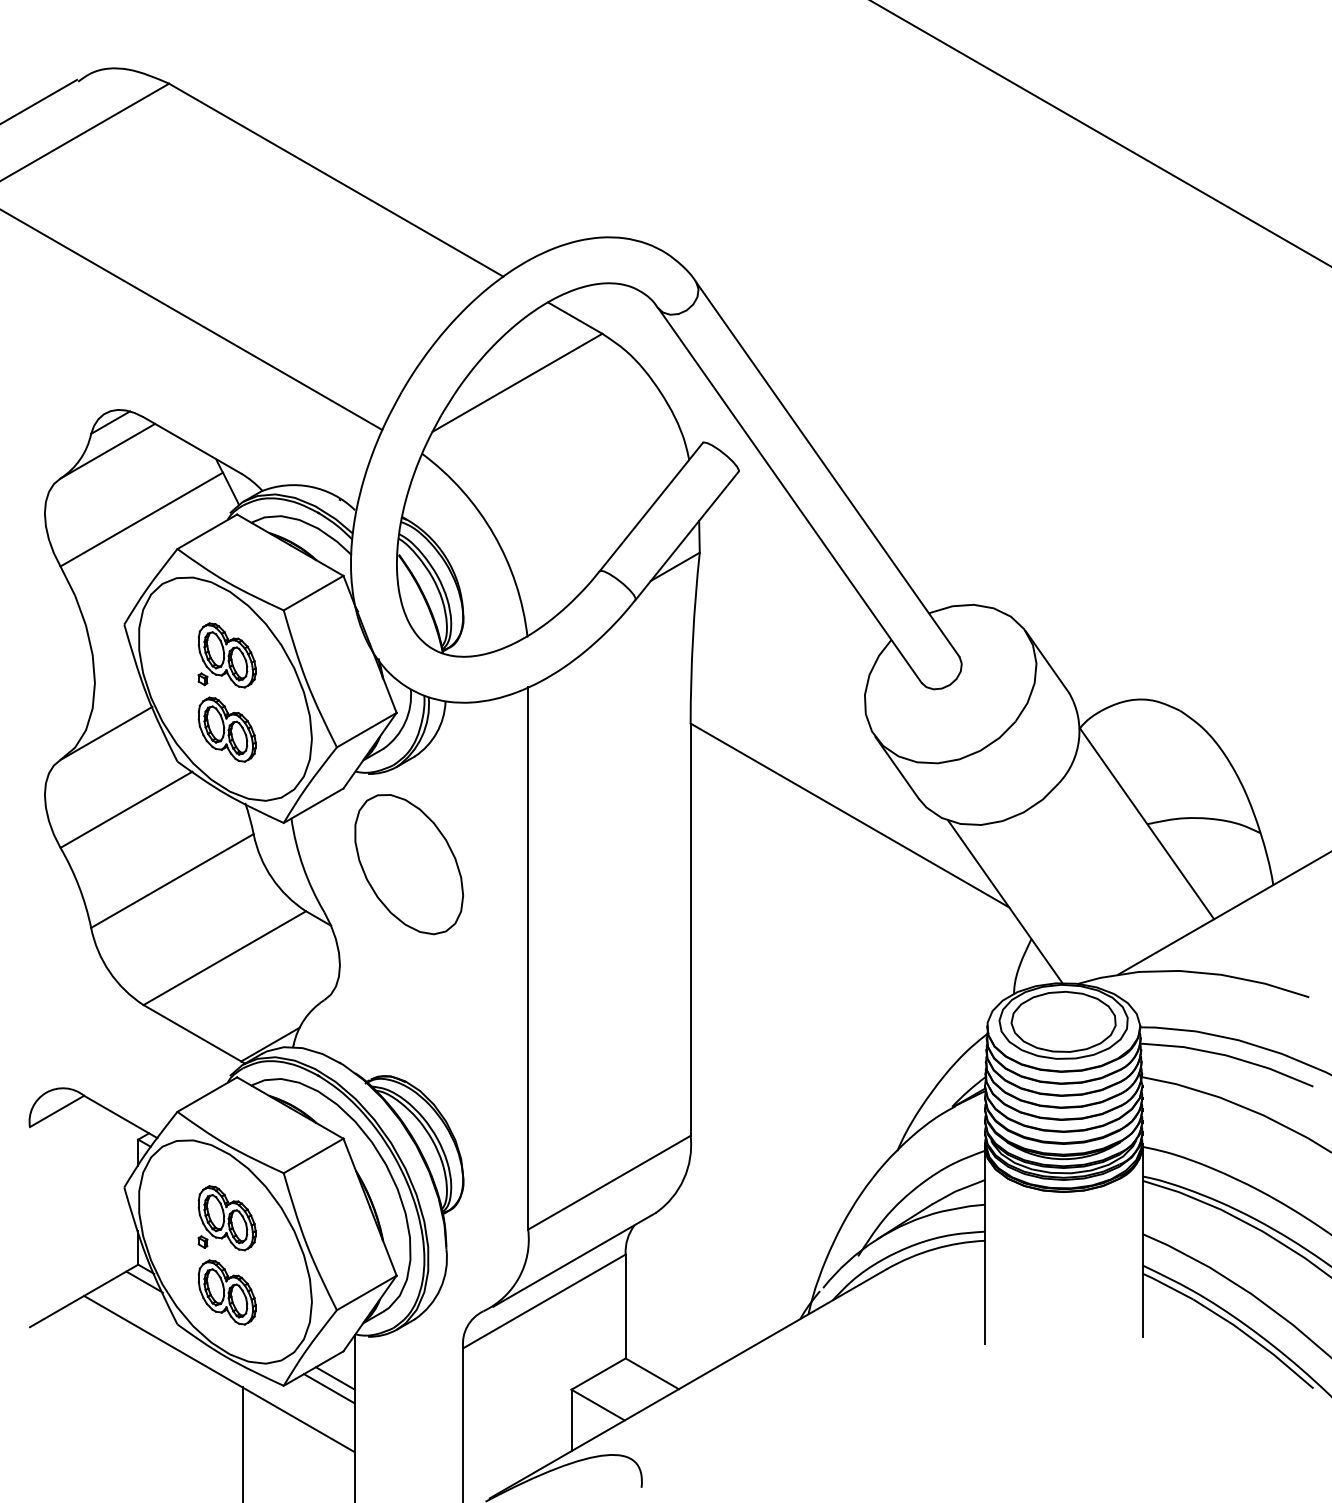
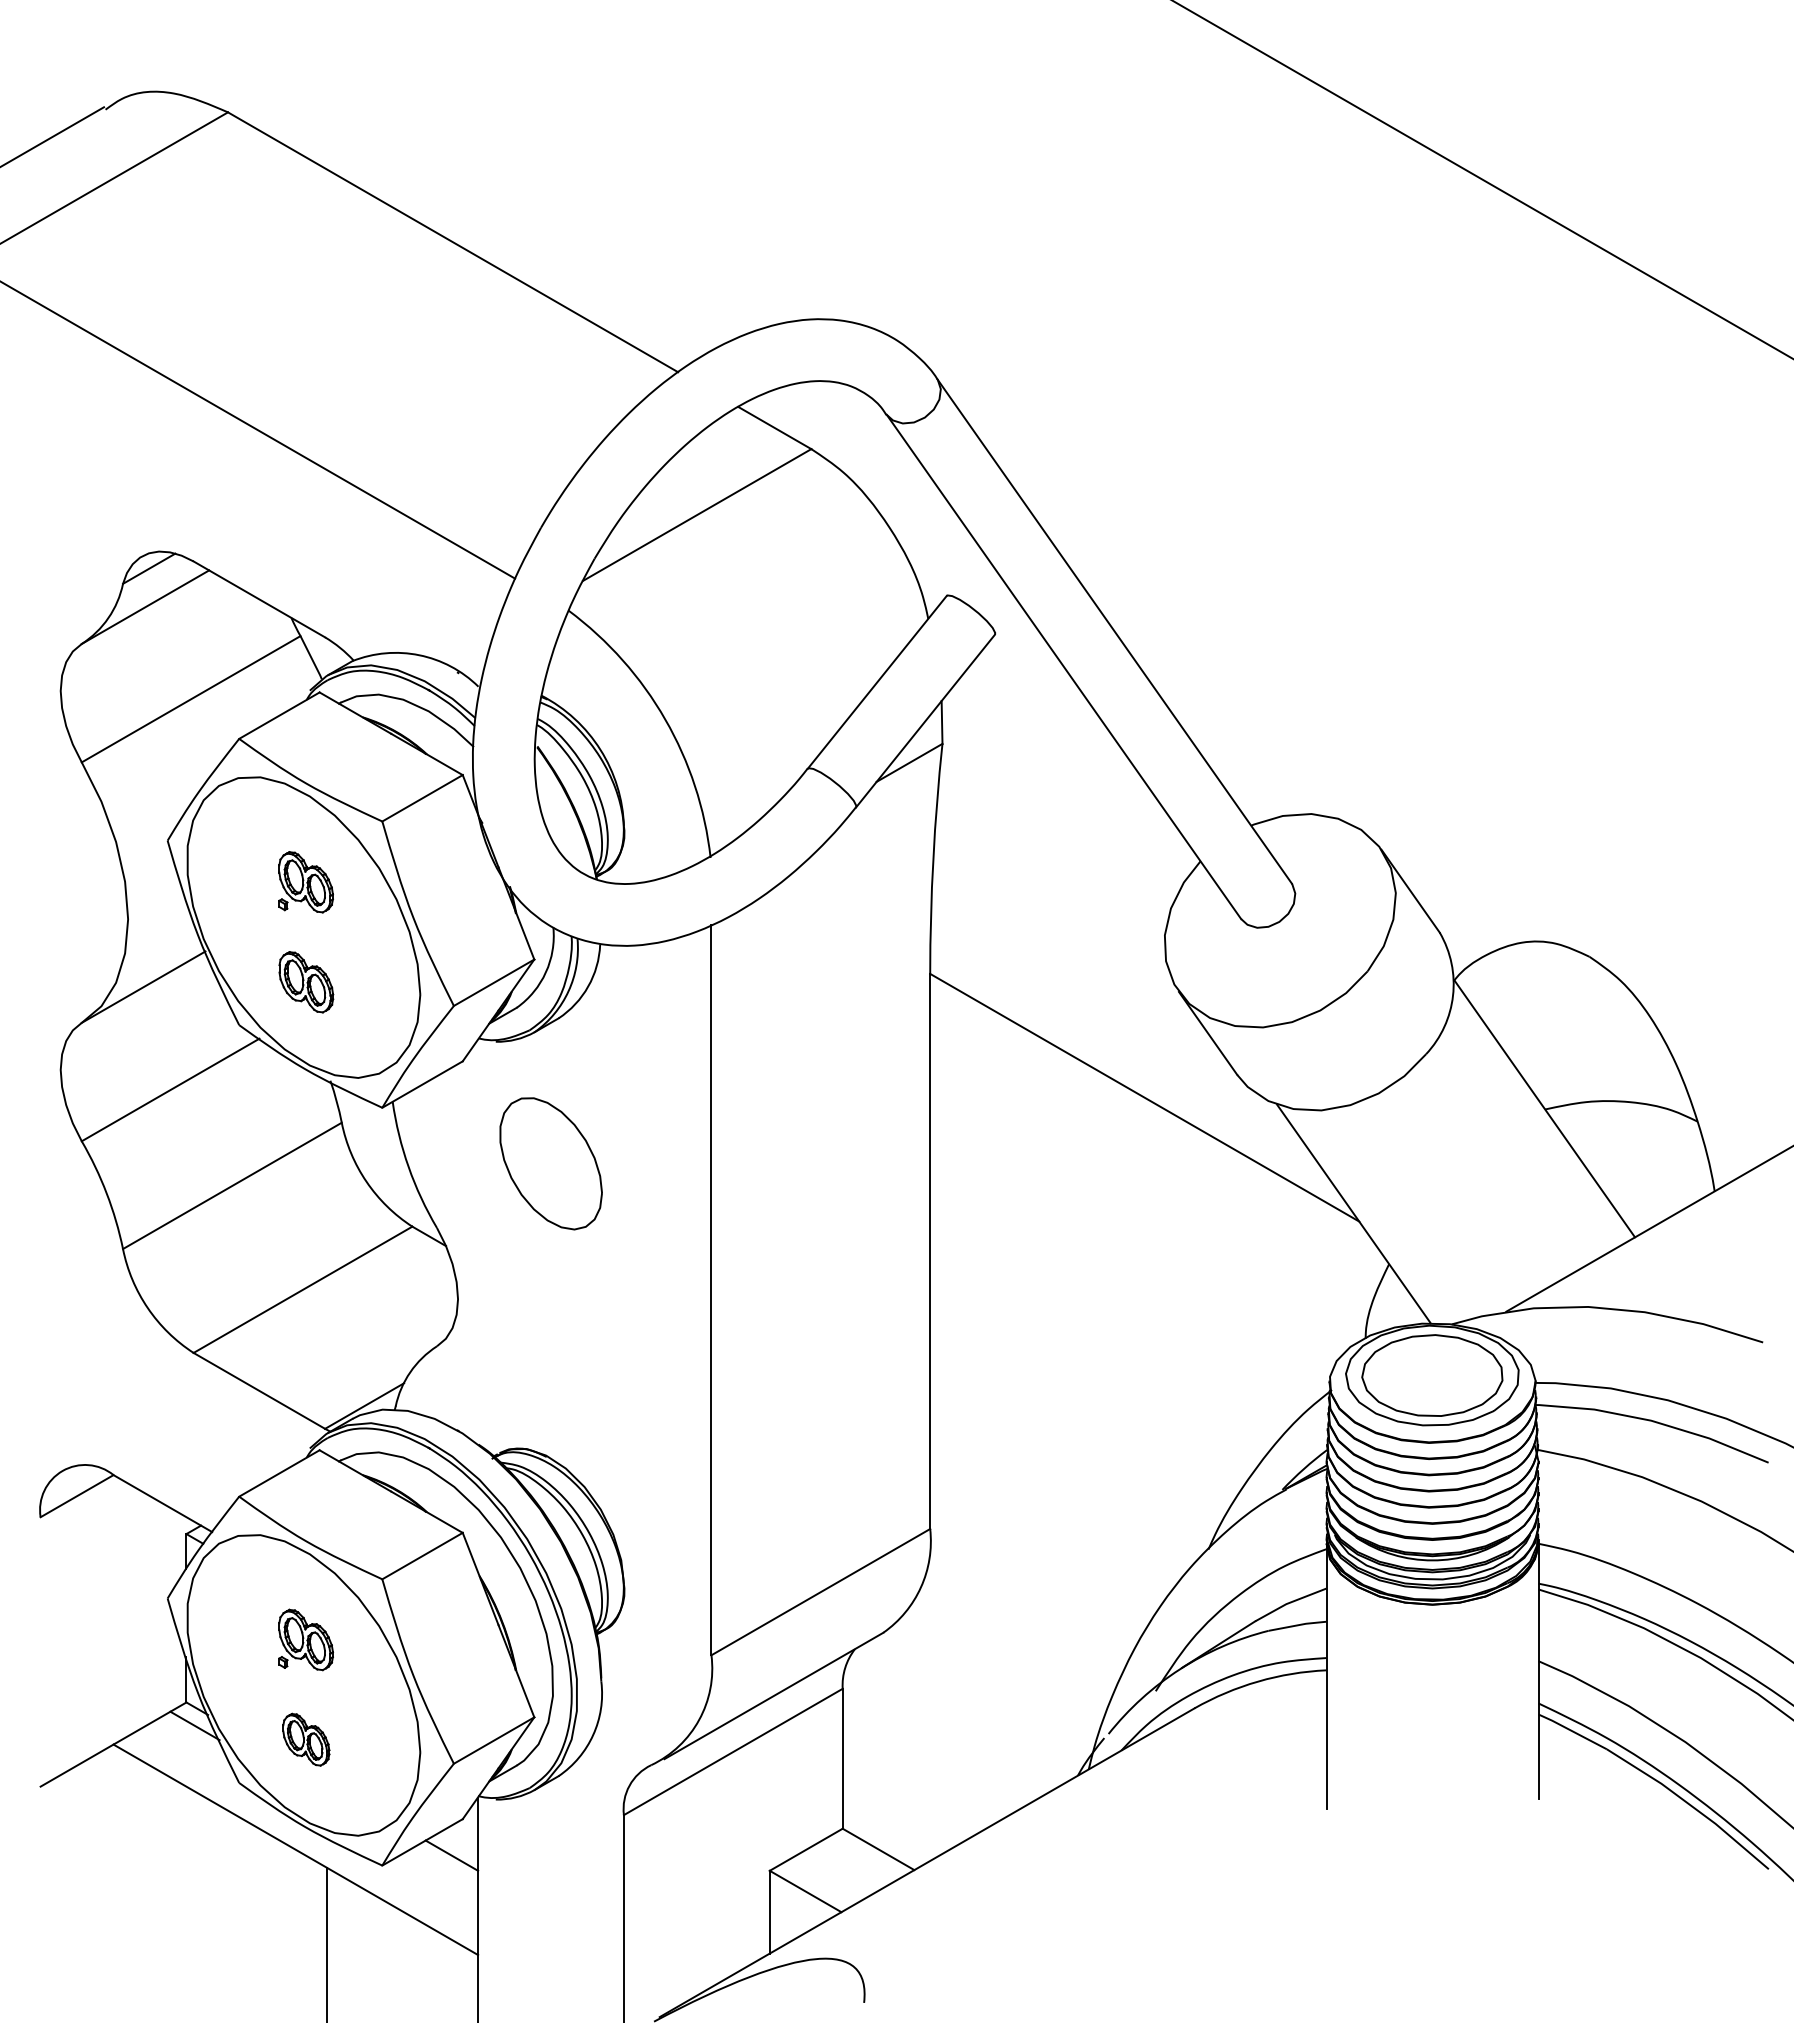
part: (226, 655) -> (305, 882), size x0.7
part: (227, 729) -> (306, 982), size x0.7
part: (408, 864) -> (550, 1163), size x0.7
part: (226, 1217) -> (305, 1639), size x0.7
part: (227, 1292) -> (306, 1739), size x0.6
line: (329, 1388) -> (443, 1869), removed

